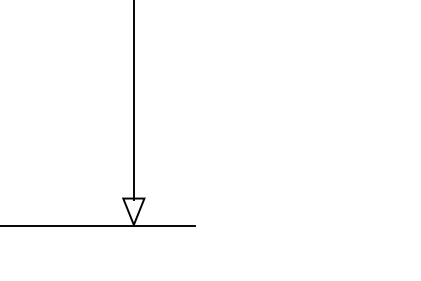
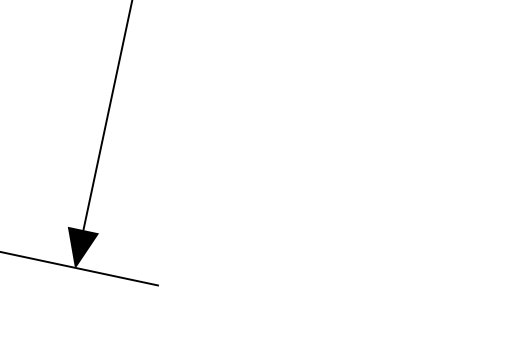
fill: (133, 211) -> (79, 248), added

